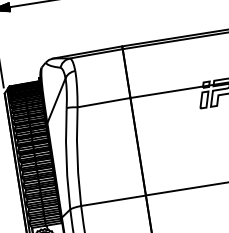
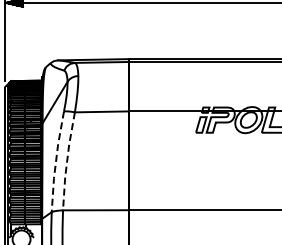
line: (77, 157) -> (67, 161), solid -> dashed
line: (67, 158) -> (56, 161), solid -> dashed

